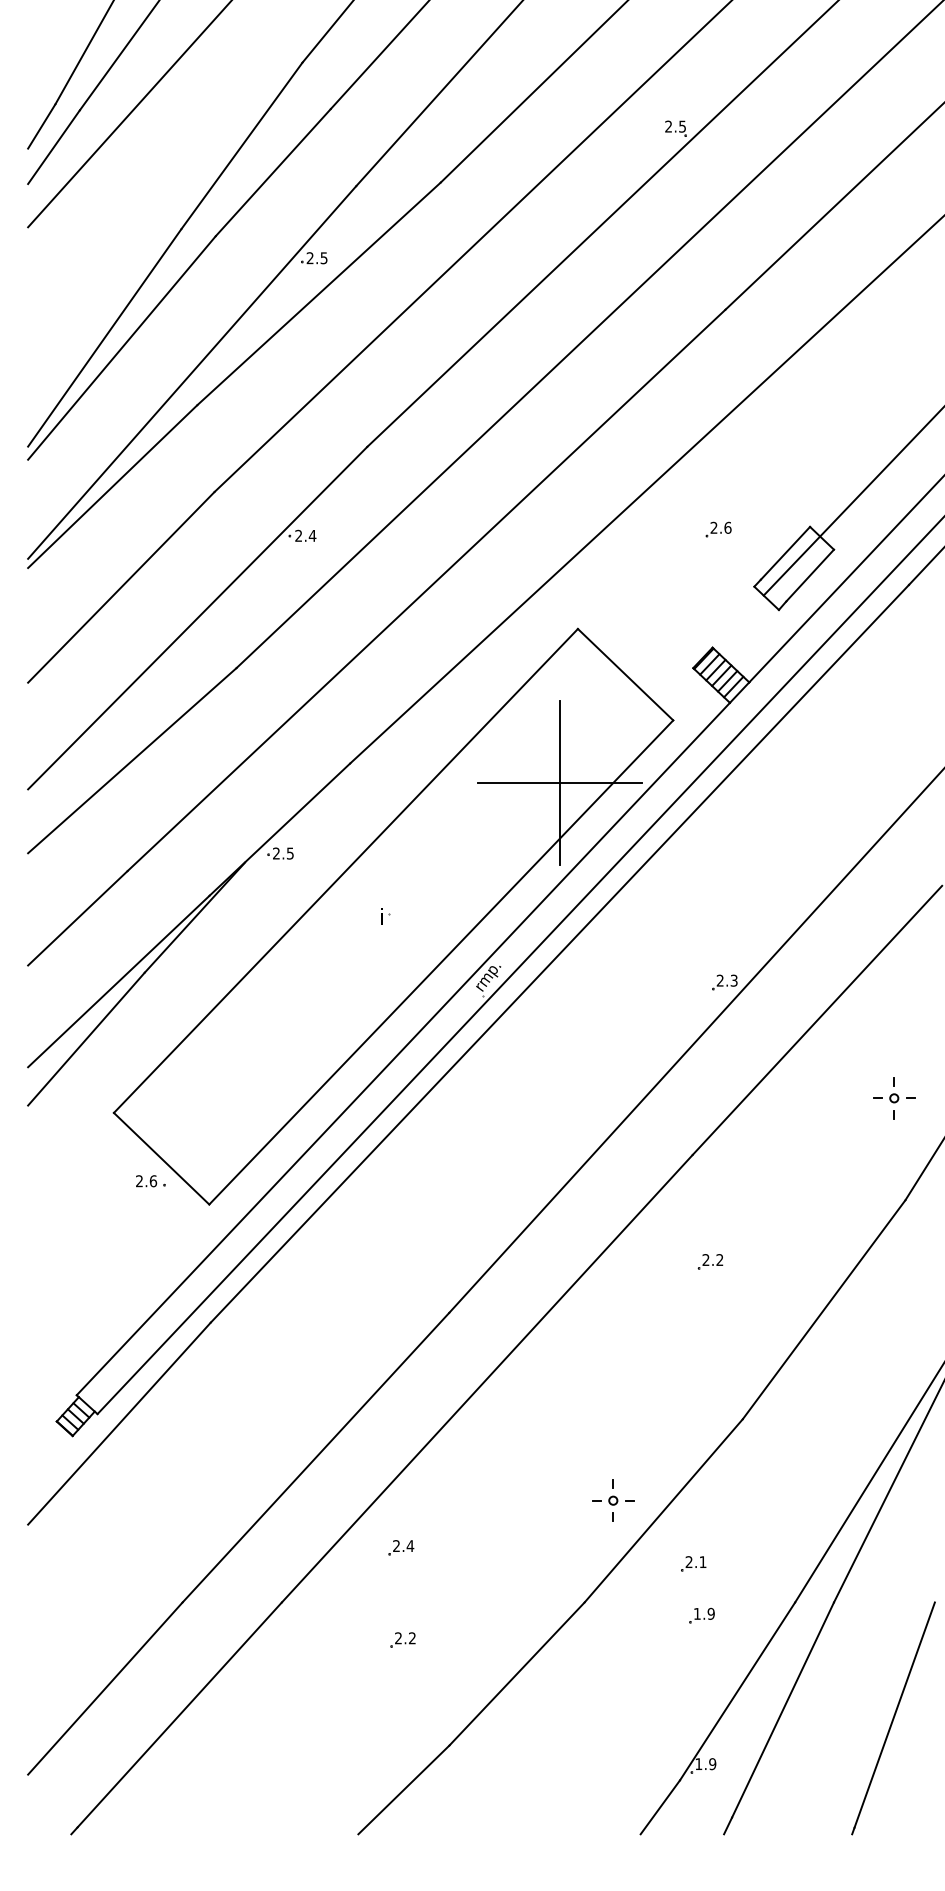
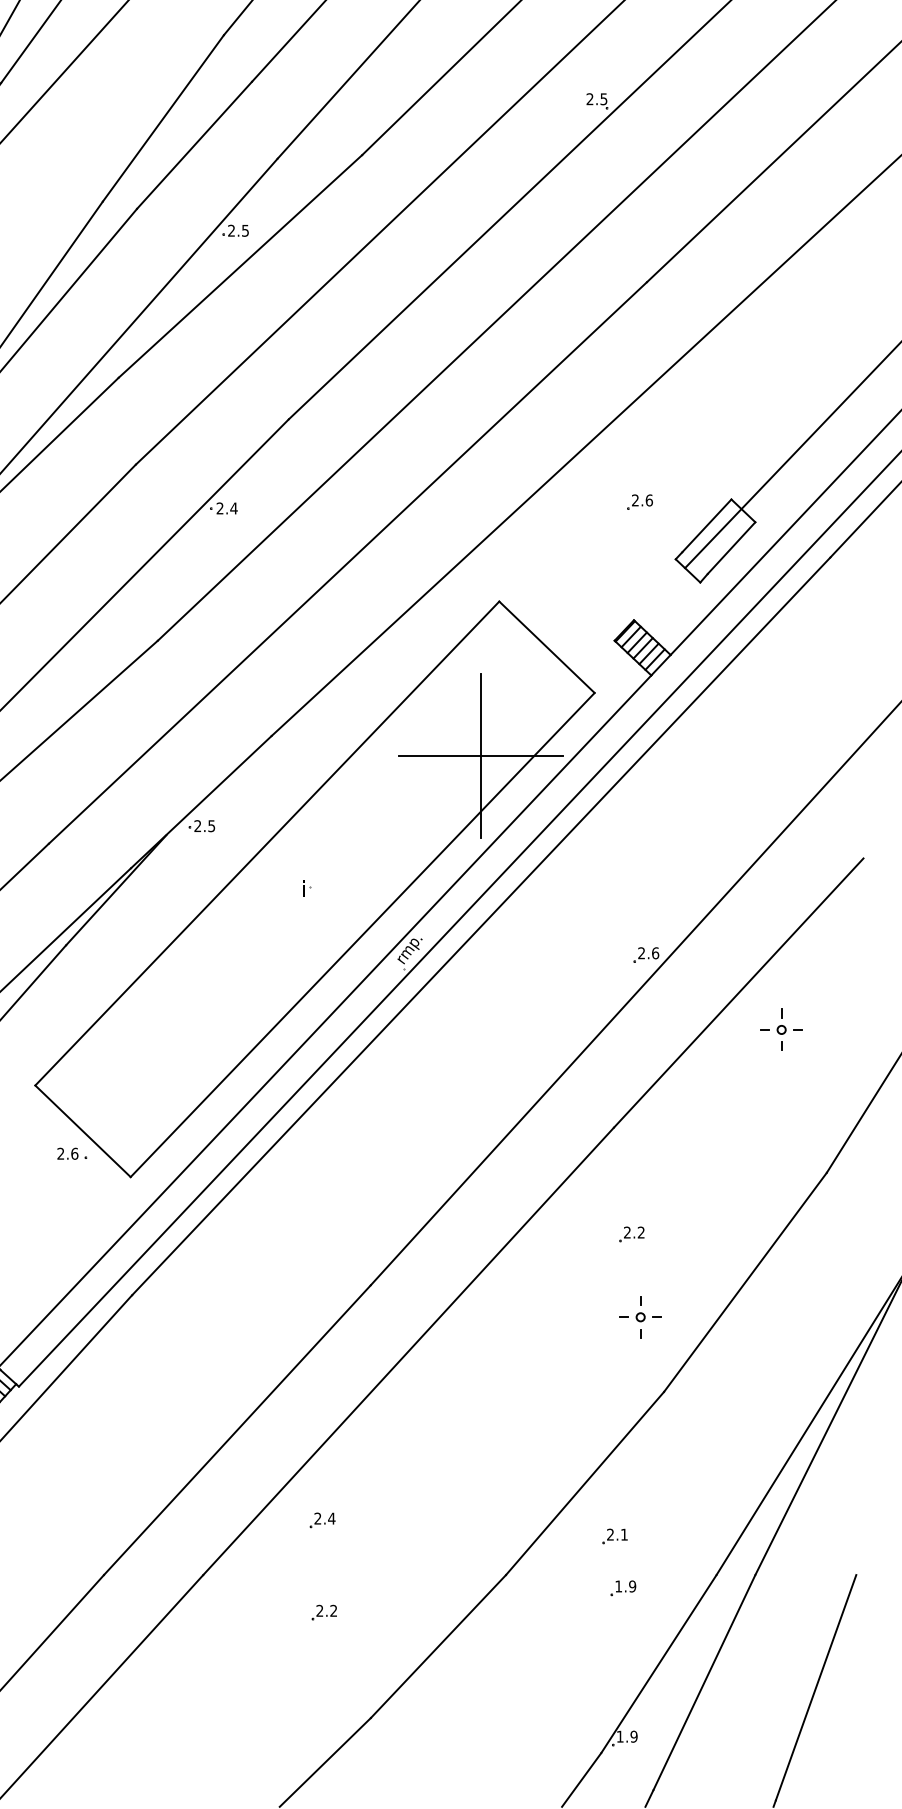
text: (733, 980) -> (654, 953), 2.3 -> 2.6
part: (894, 1098) -> (781, 1030), moved
part: (613, 1500) -> (640, 1317), moved

